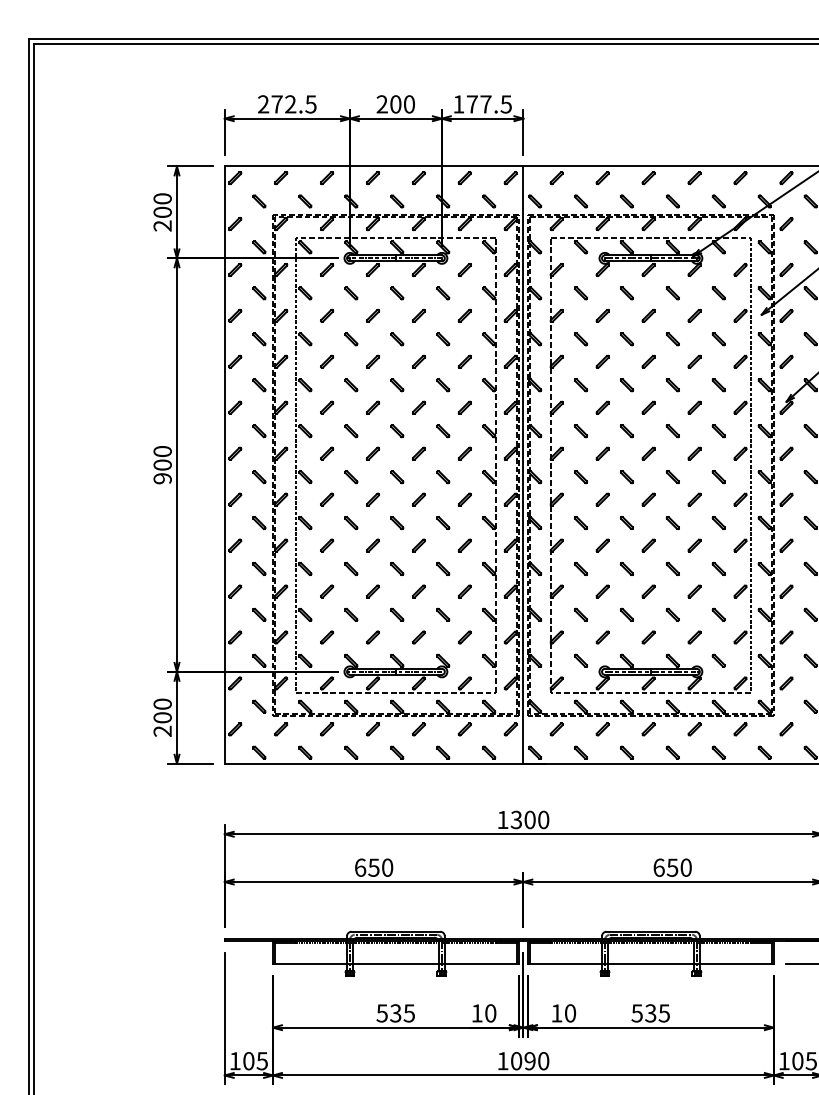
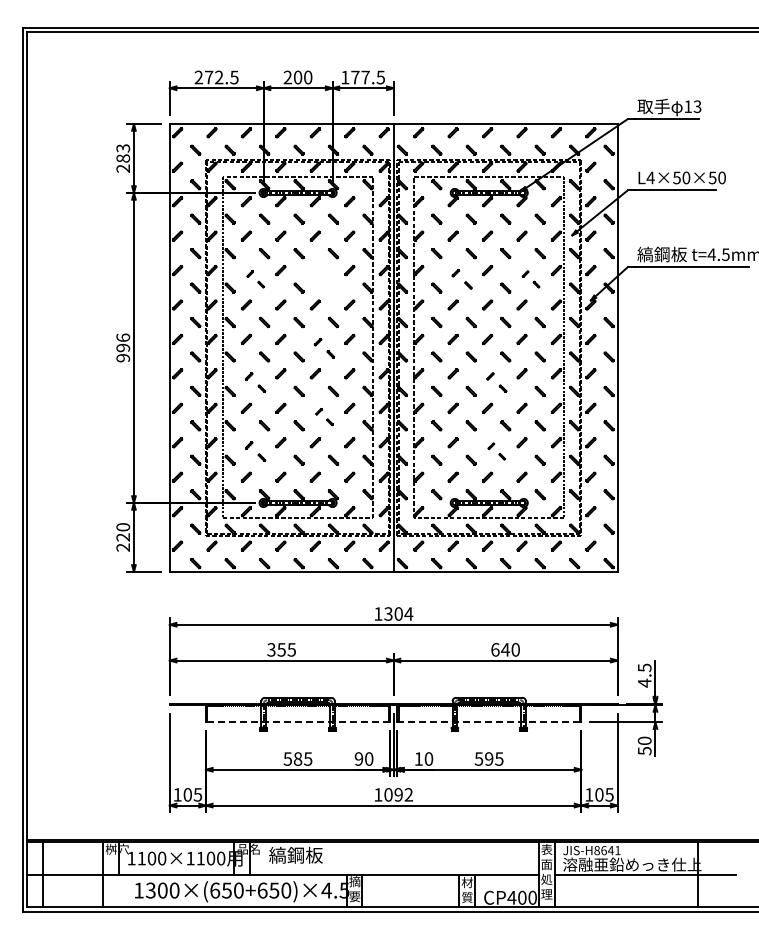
text: (161, 205) -> (122, 153), 200 -> 283
part: (339, 373) -> (255, 279), size x0.6
part: (613, 373) -> (461, 279), size x0.7
part: (705, 373) -> (530, 279), size x0.6
part: (436, 379) -> (328, 283), removed
text: (163, 457) -> (123, 342), 900 -> 996
part: (431, 465) -> (324, 348), size x0.7
part: (339, 511) -> (255, 382), size x0.7
part: (660, 511) -> (496, 382), size x0.7
part: (431, 556) -> (324, 416), size x0.6
part: (339, 603) -> (255, 451), size x0.7
part: (660, 603) -> (496, 451), size x0.6
text: (163, 717) -> (123, 537), 200 -> 220
text: (543, 819) -> (408, 613), 1300 -> 1304
text: (373, 867) -> (281, 649), 650 -> 355
text: (672, 867) -> (505, 649), 650 -> 640
line: (396, 964) -> (298, 722), solid -> dashed
line: (651, 964) -> (489, 722), solid -> dashed
text: (395, 1012) -> (297, 758), 535 -> 585
text: (476, 1012) -> (358, 758), 10 -> 90
text: (651, 1012) -> (489, 758), 535 -> 595
text: (543, 1060) -> (408, 794), 1090 -> 1092

